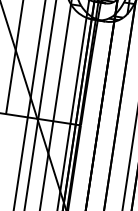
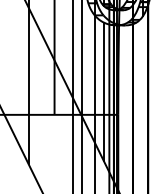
line: (67, 95) -> (103, 91), added

